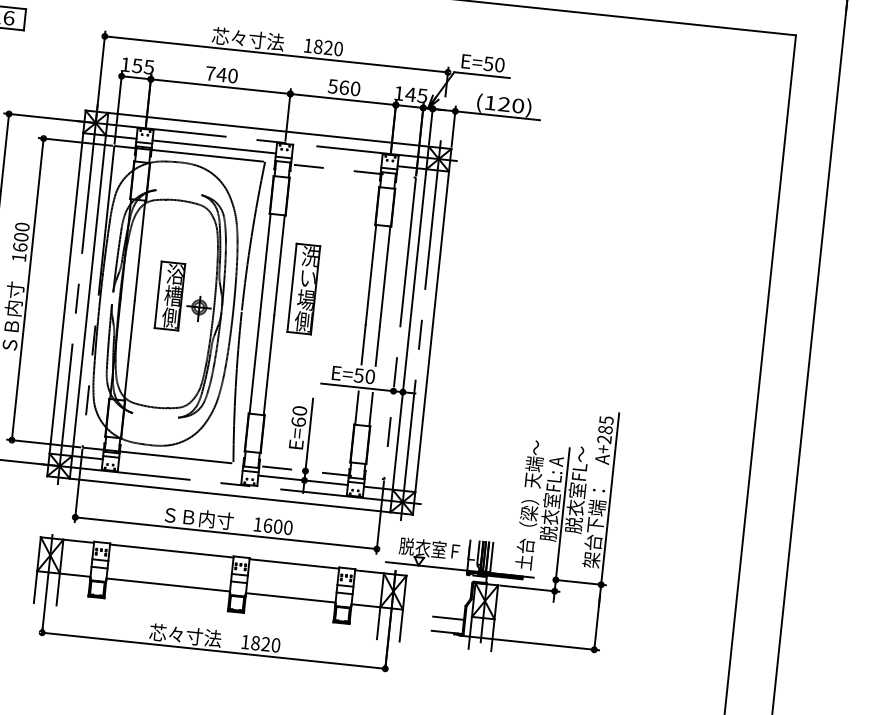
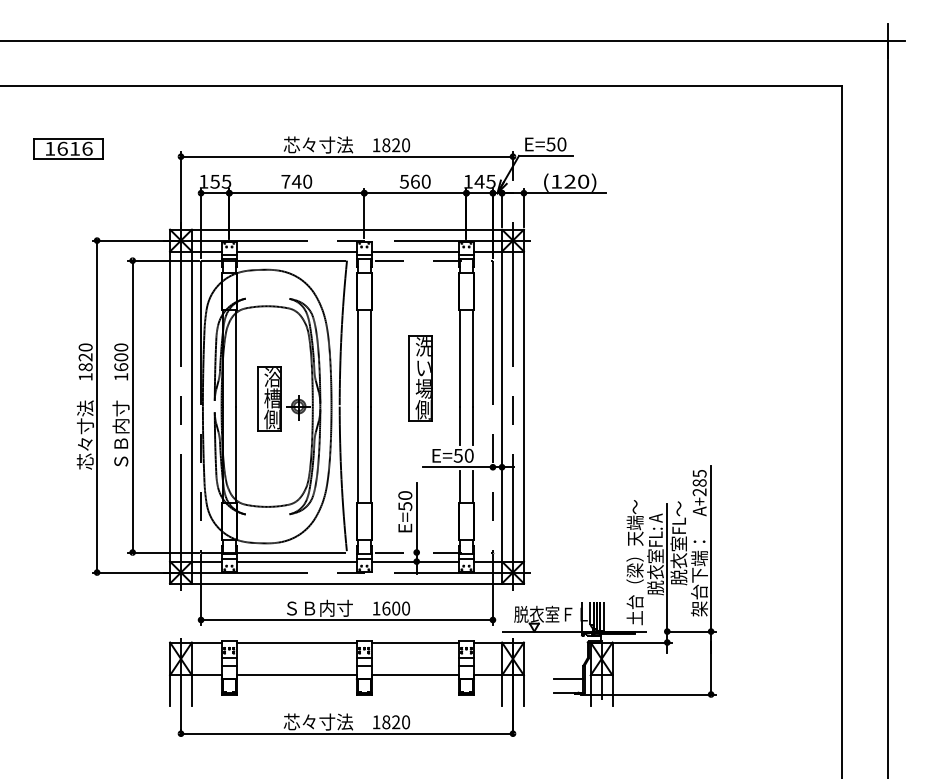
line: (336, 159) -> (415, 251), added
part: (303, 288) -> (420, 378), moved
text: (298, 422) -> (405, 506), E=60 -> E=50
line: (180, 467) -> (296, 561), added

